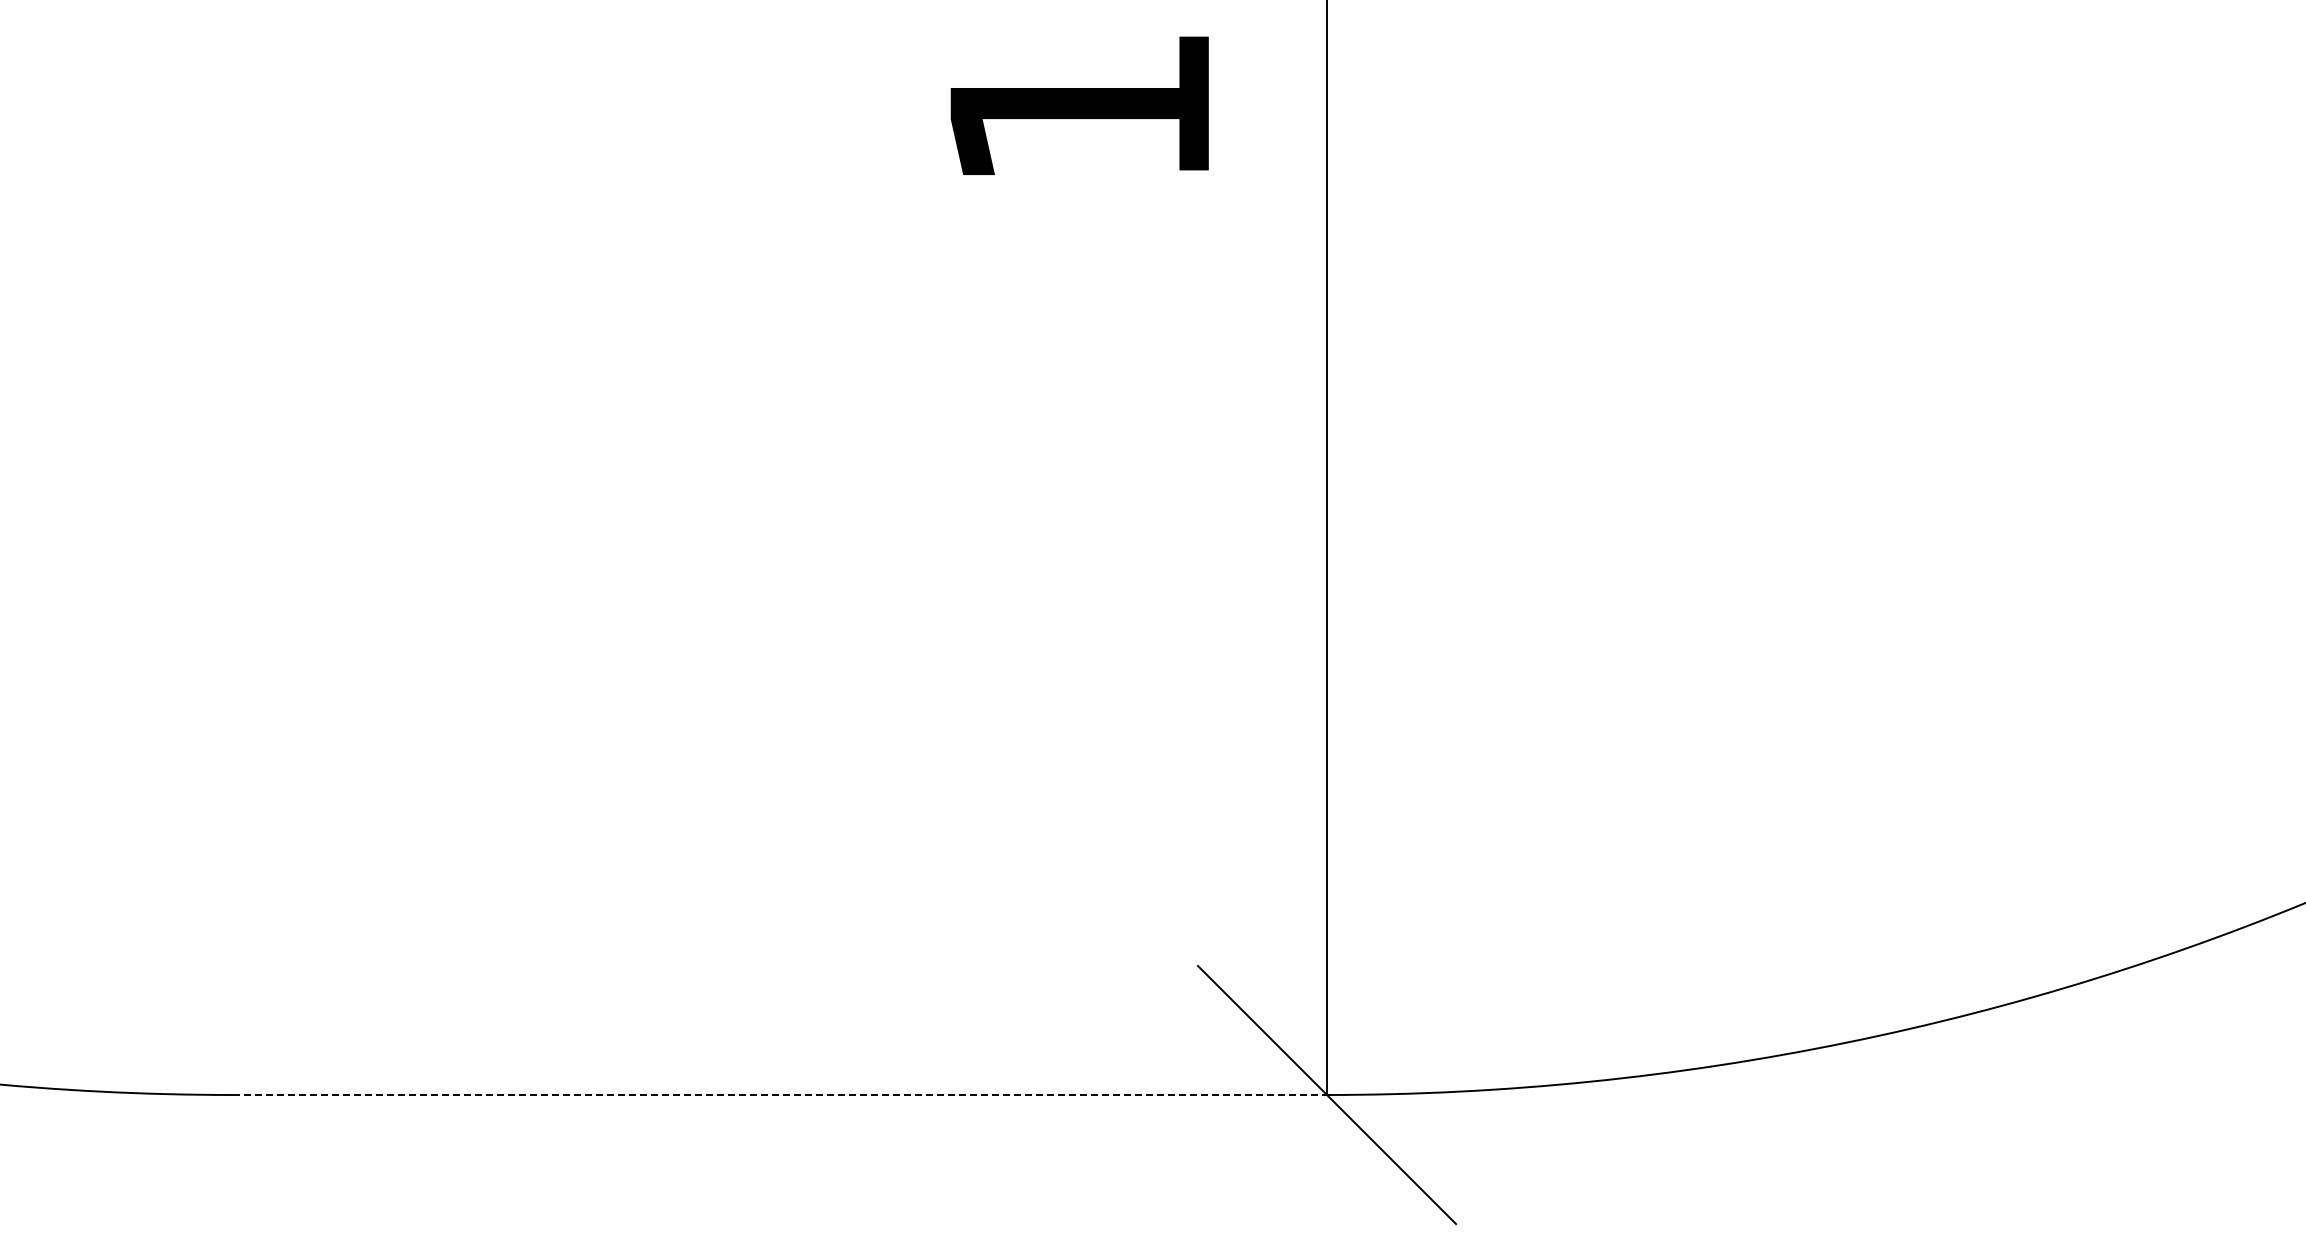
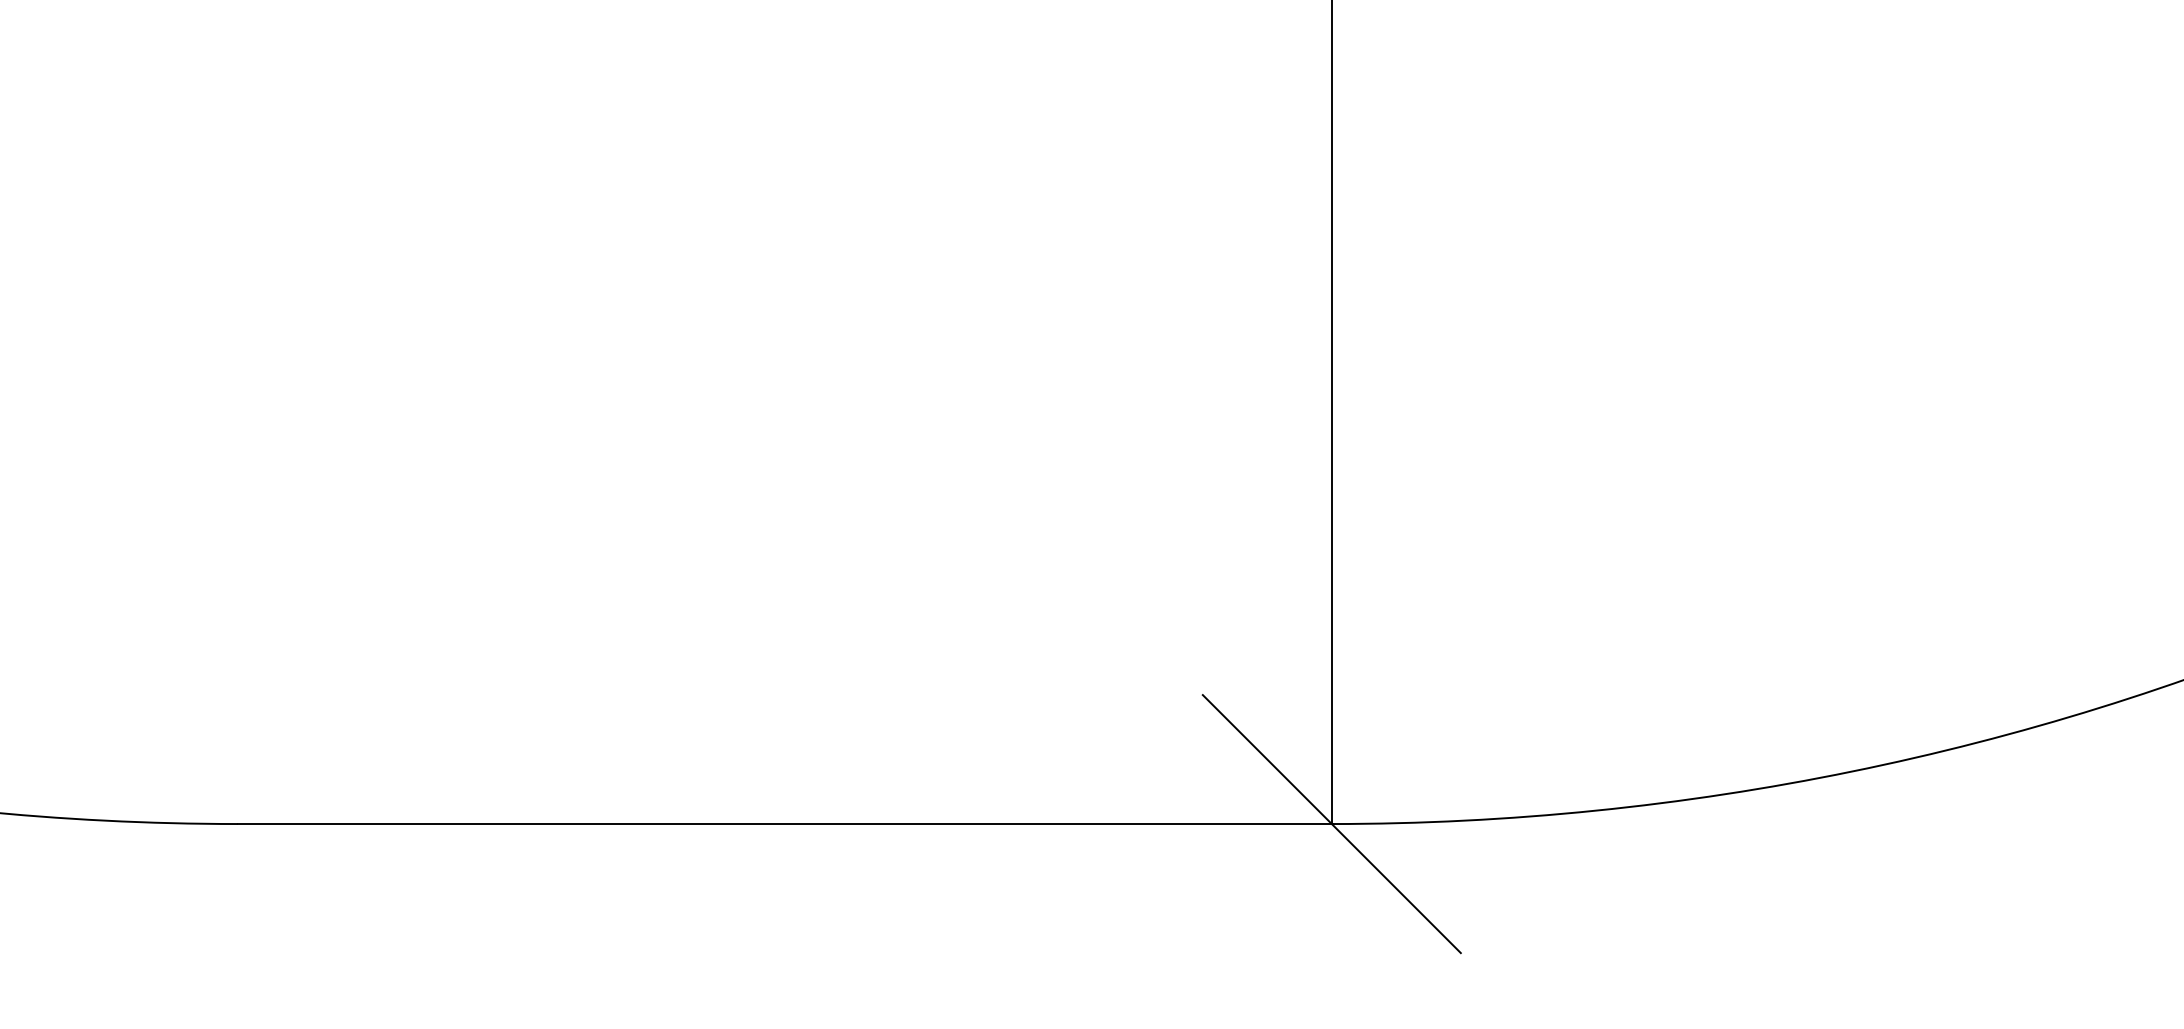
line: (780, 1094) -> (785, 823), dashed -> solid

